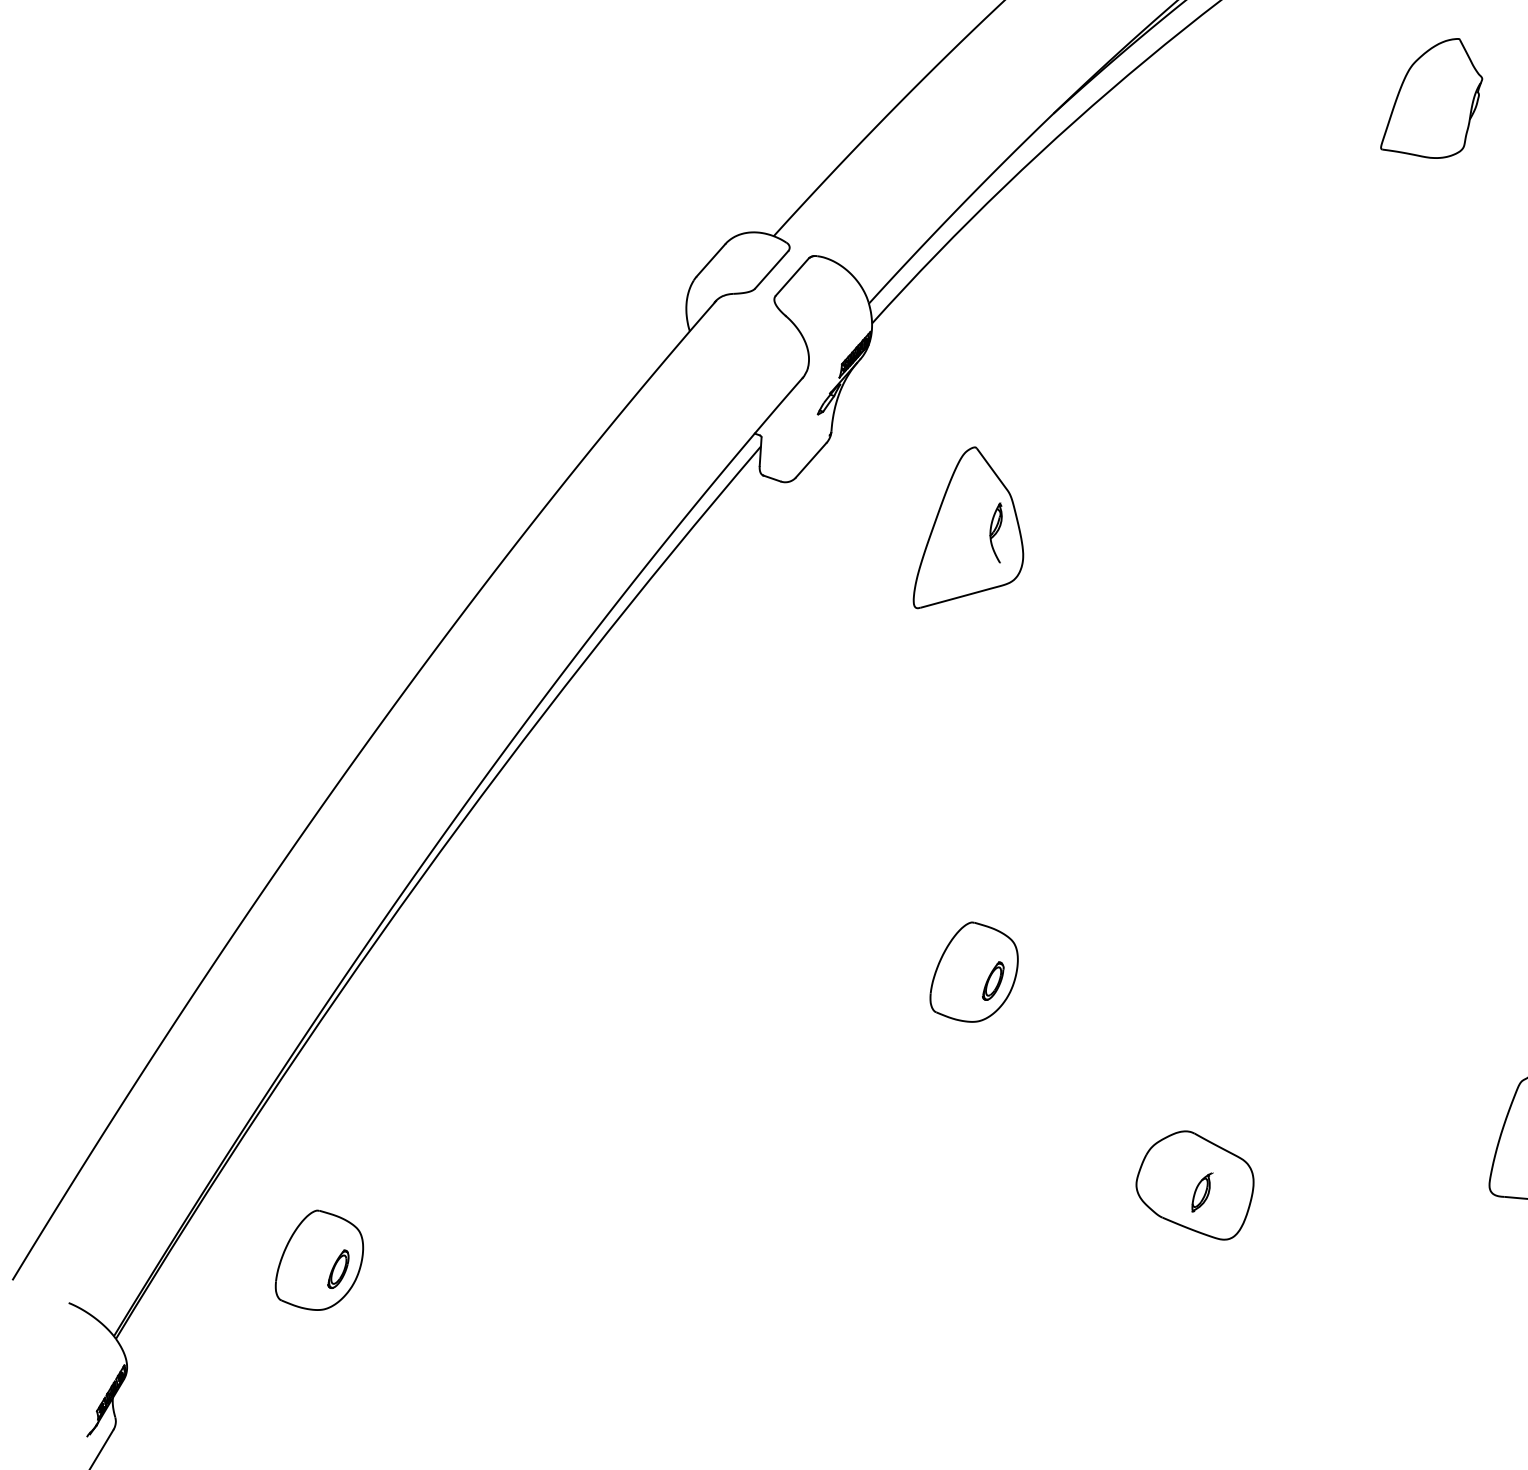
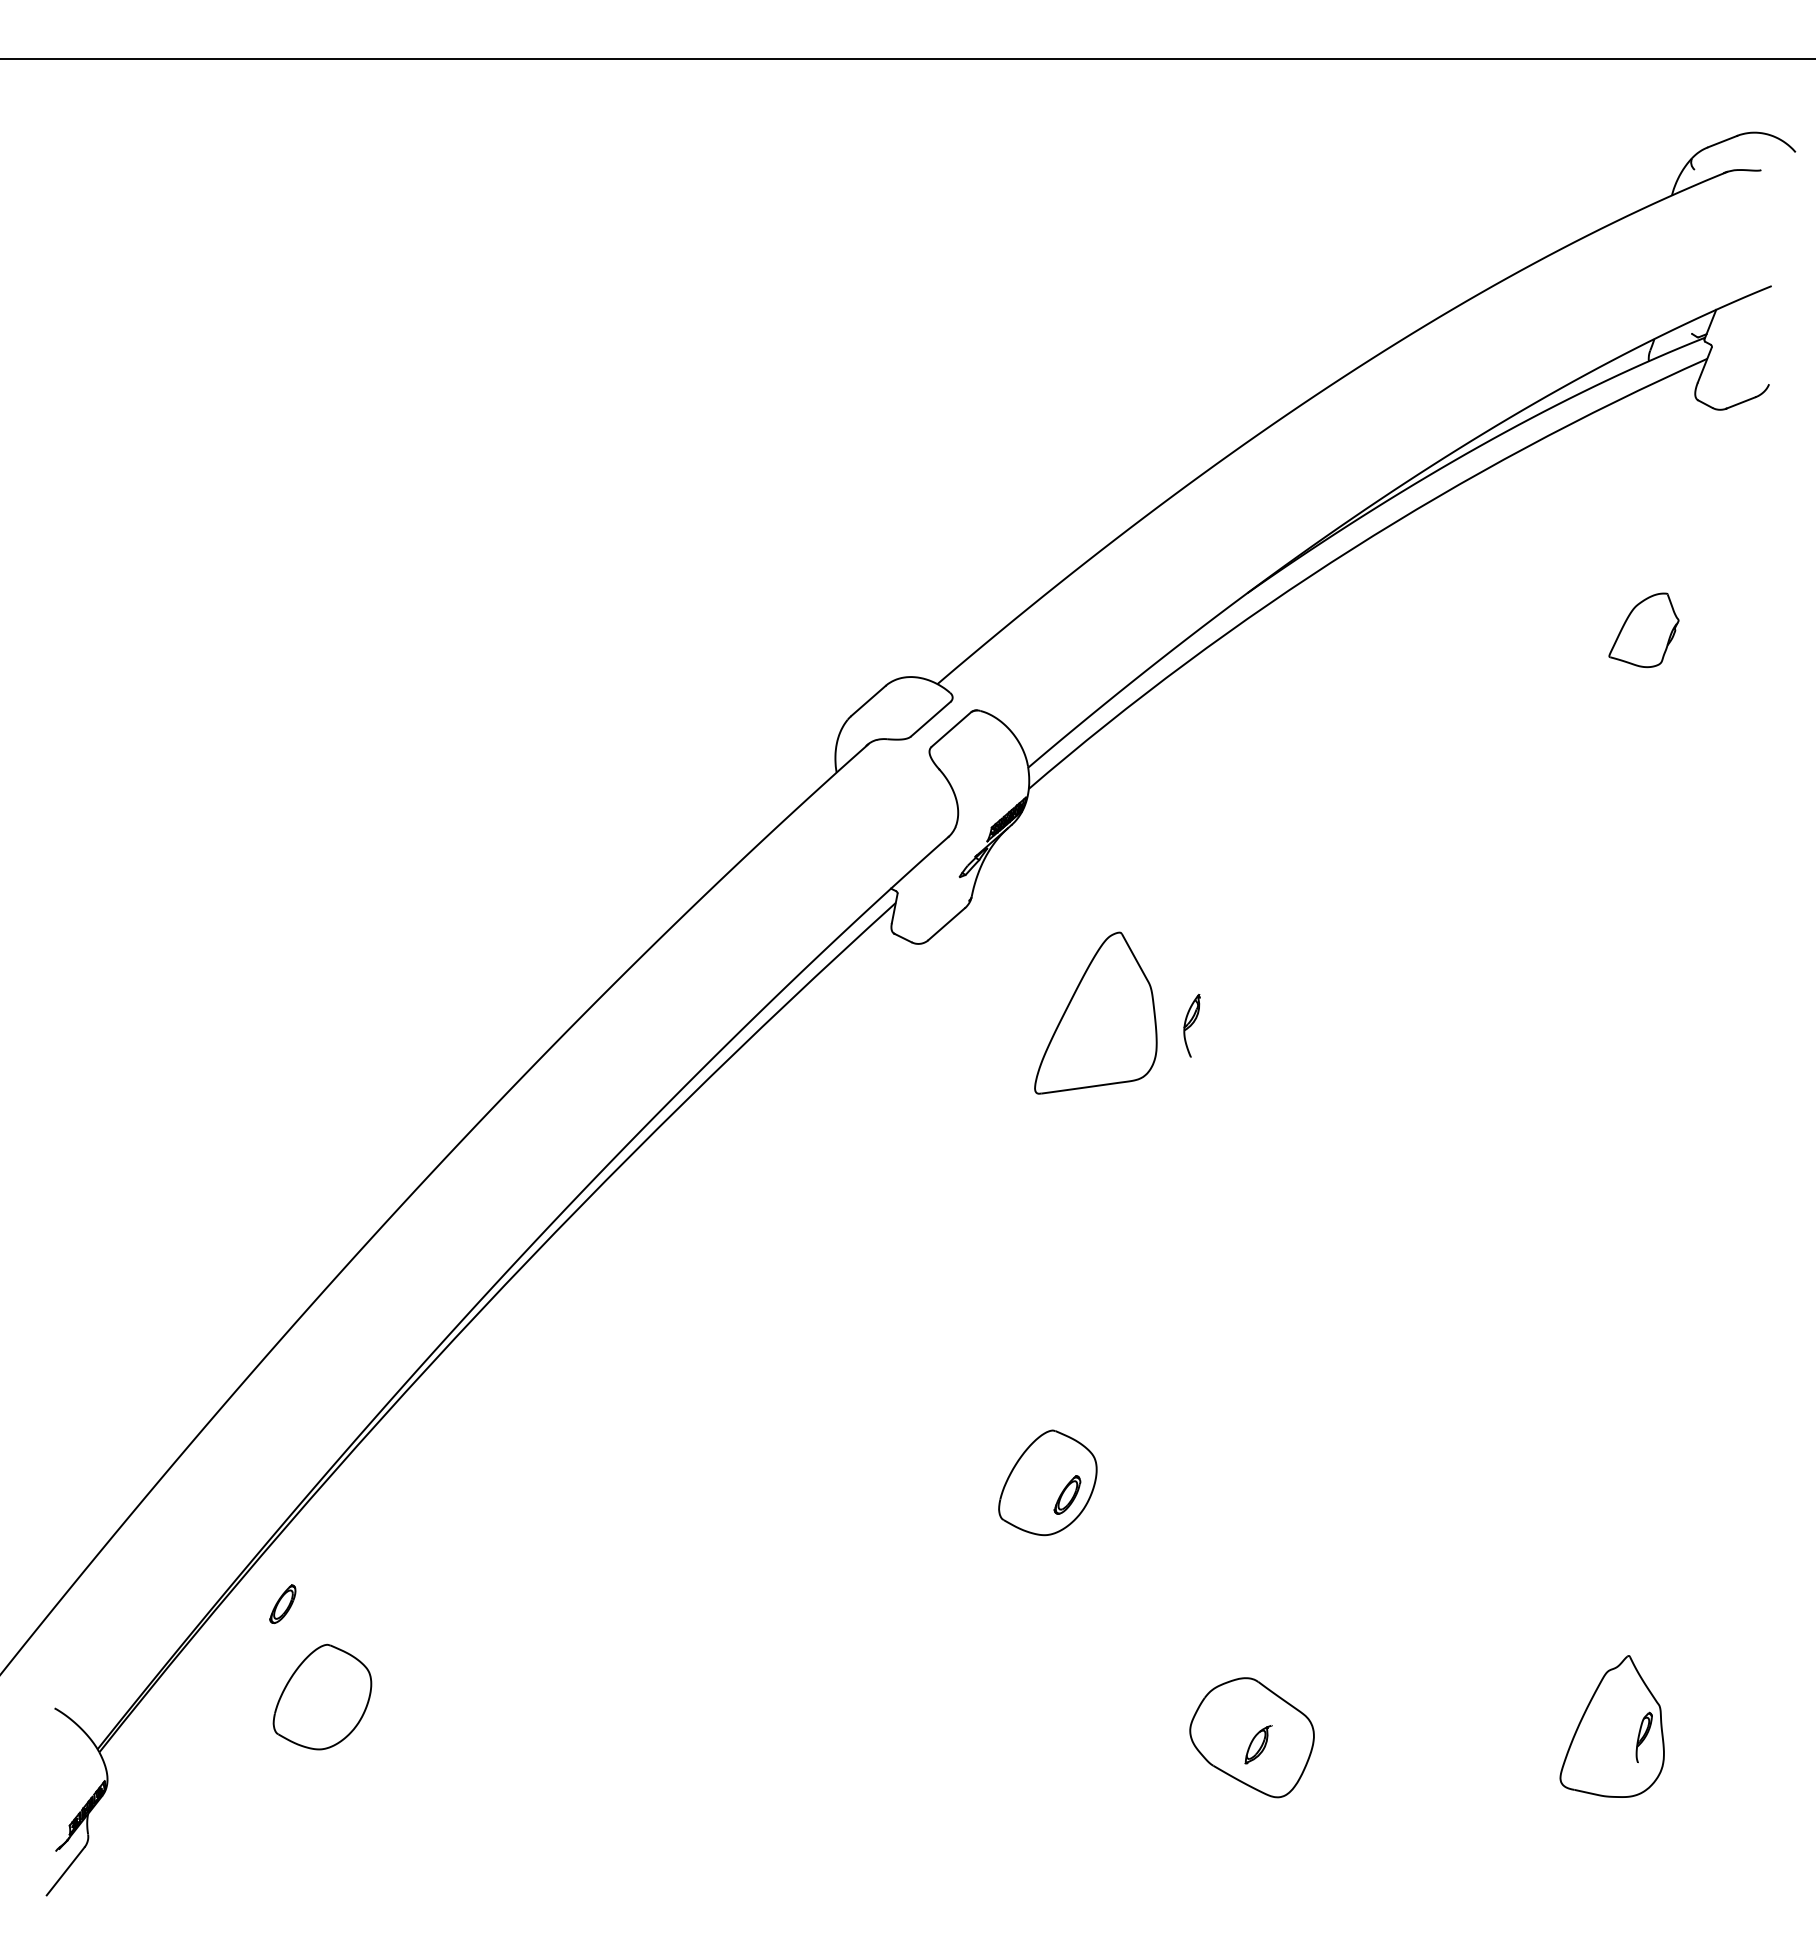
part: (1429, 101) -> (1643, 630), size x0.6
part: (996, 533) -> (1191, 1025), moved
part: (337, 1268) -> (282, 1603), moved

